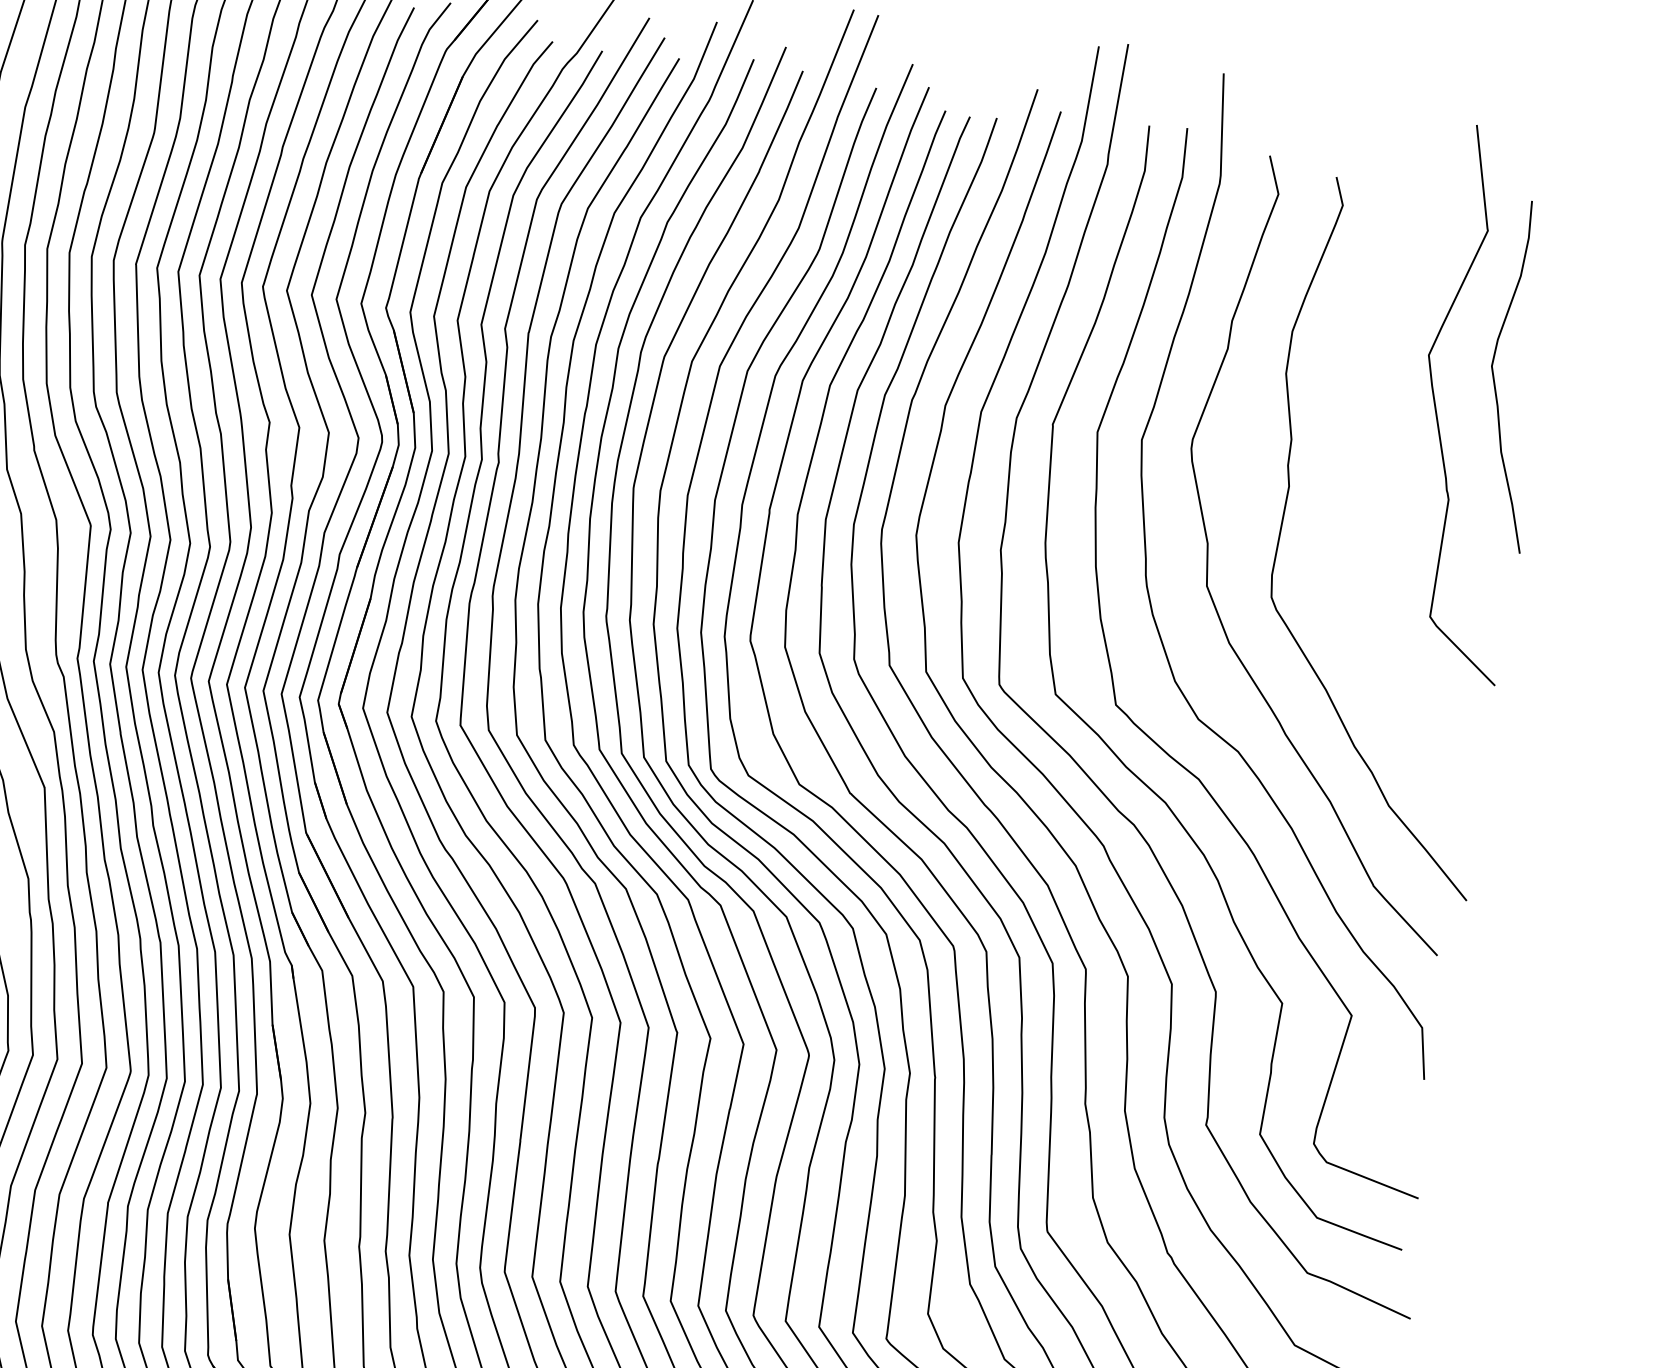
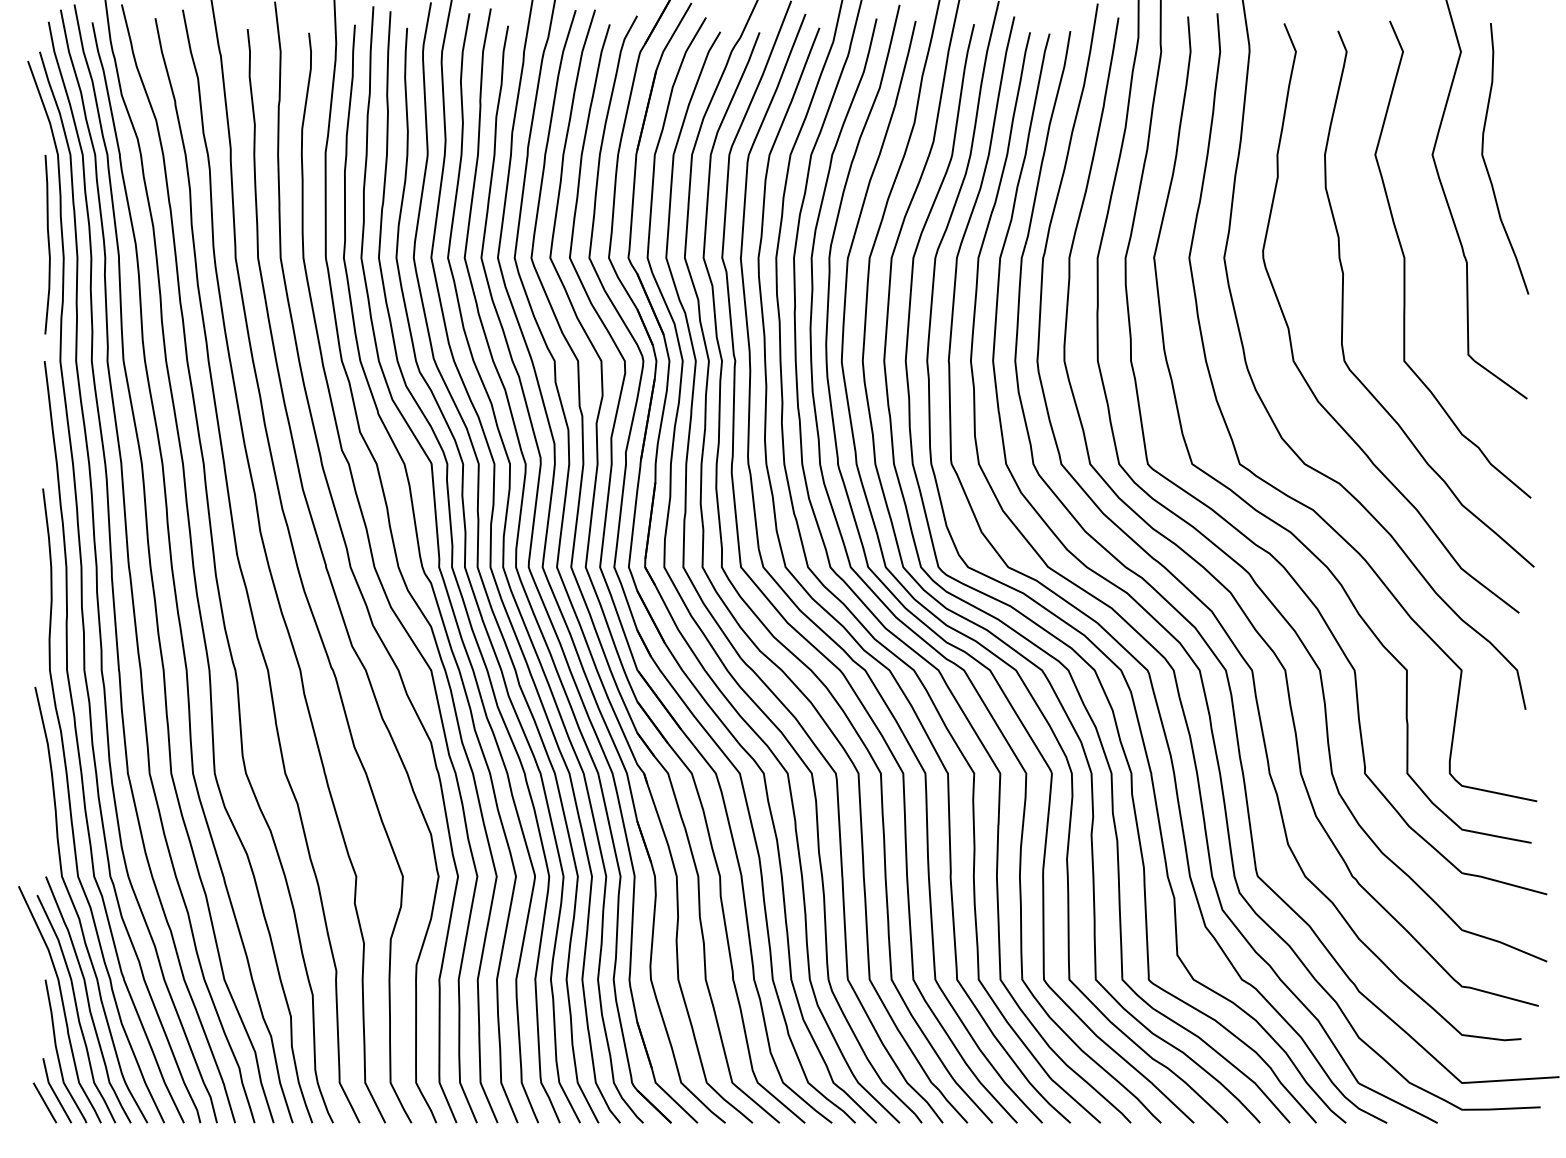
curve: (1371, 482) -> (1405, 259), added

